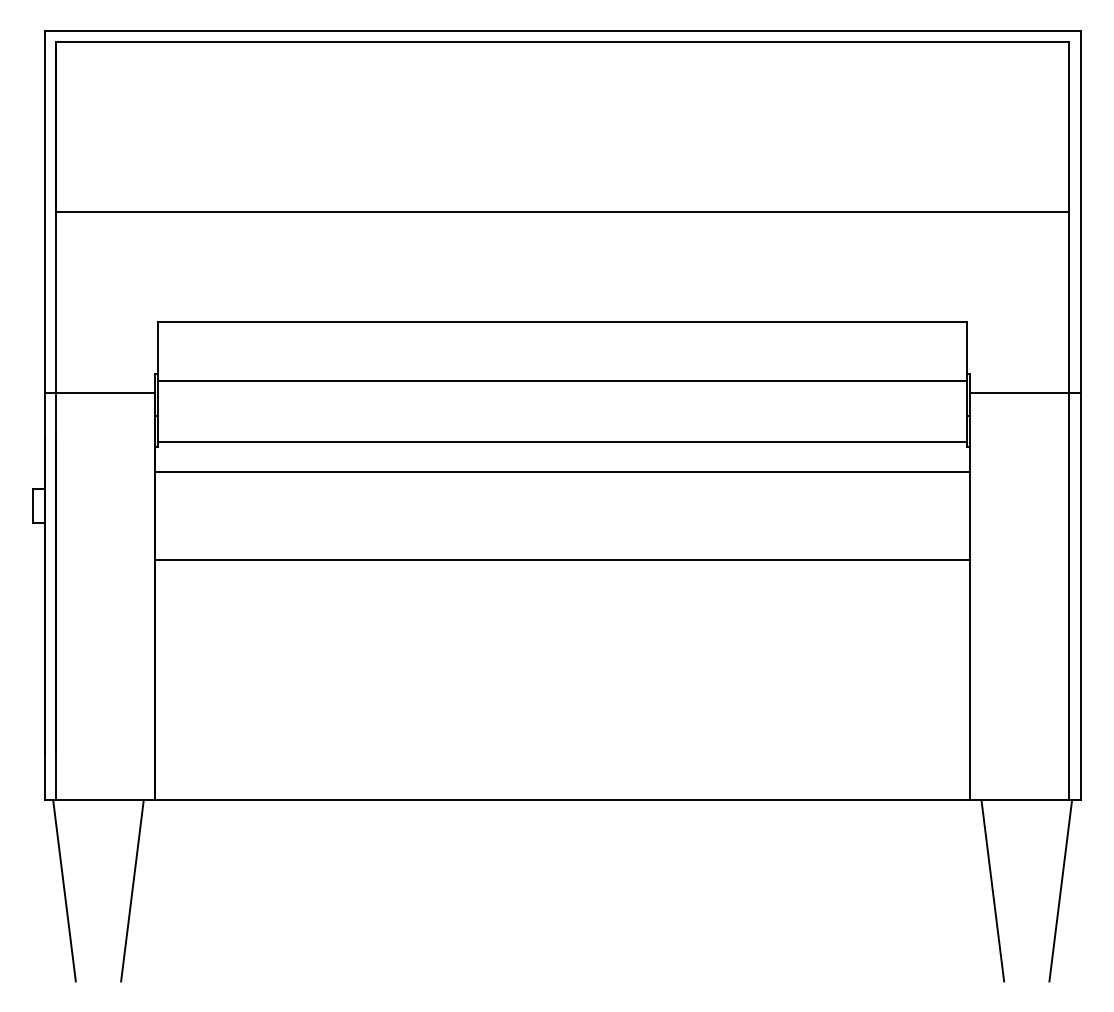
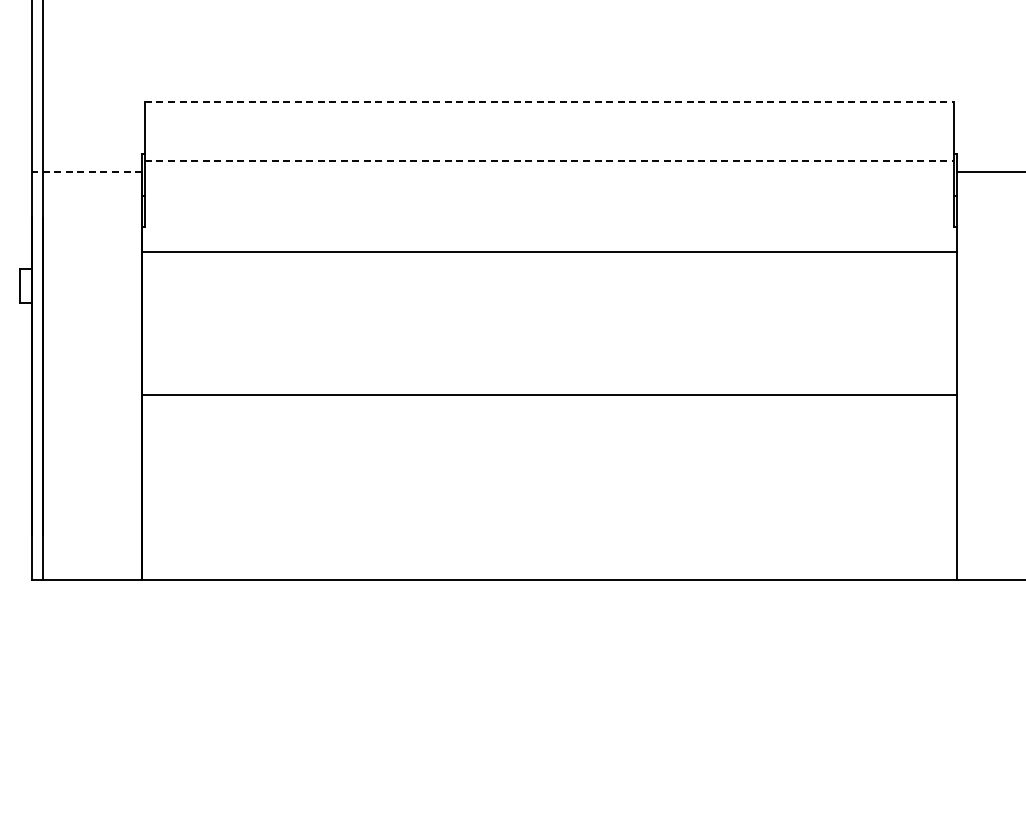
line: (562, 321) -> (549, 101), solid -> dashed
line: (562, 381) -> (549, 161), solid -> dashed
line: (99, 392) -> (86, 172), solid -> dashed
line: (562, 442) -> (549, 222), removed
line: (562, 559) -> (549, 395), moved
line: (64, 890) -> (51, 670), removed
line: (132, 890) -> (119, 670), removed
line: (992, 890) -> (979, 670), removed

